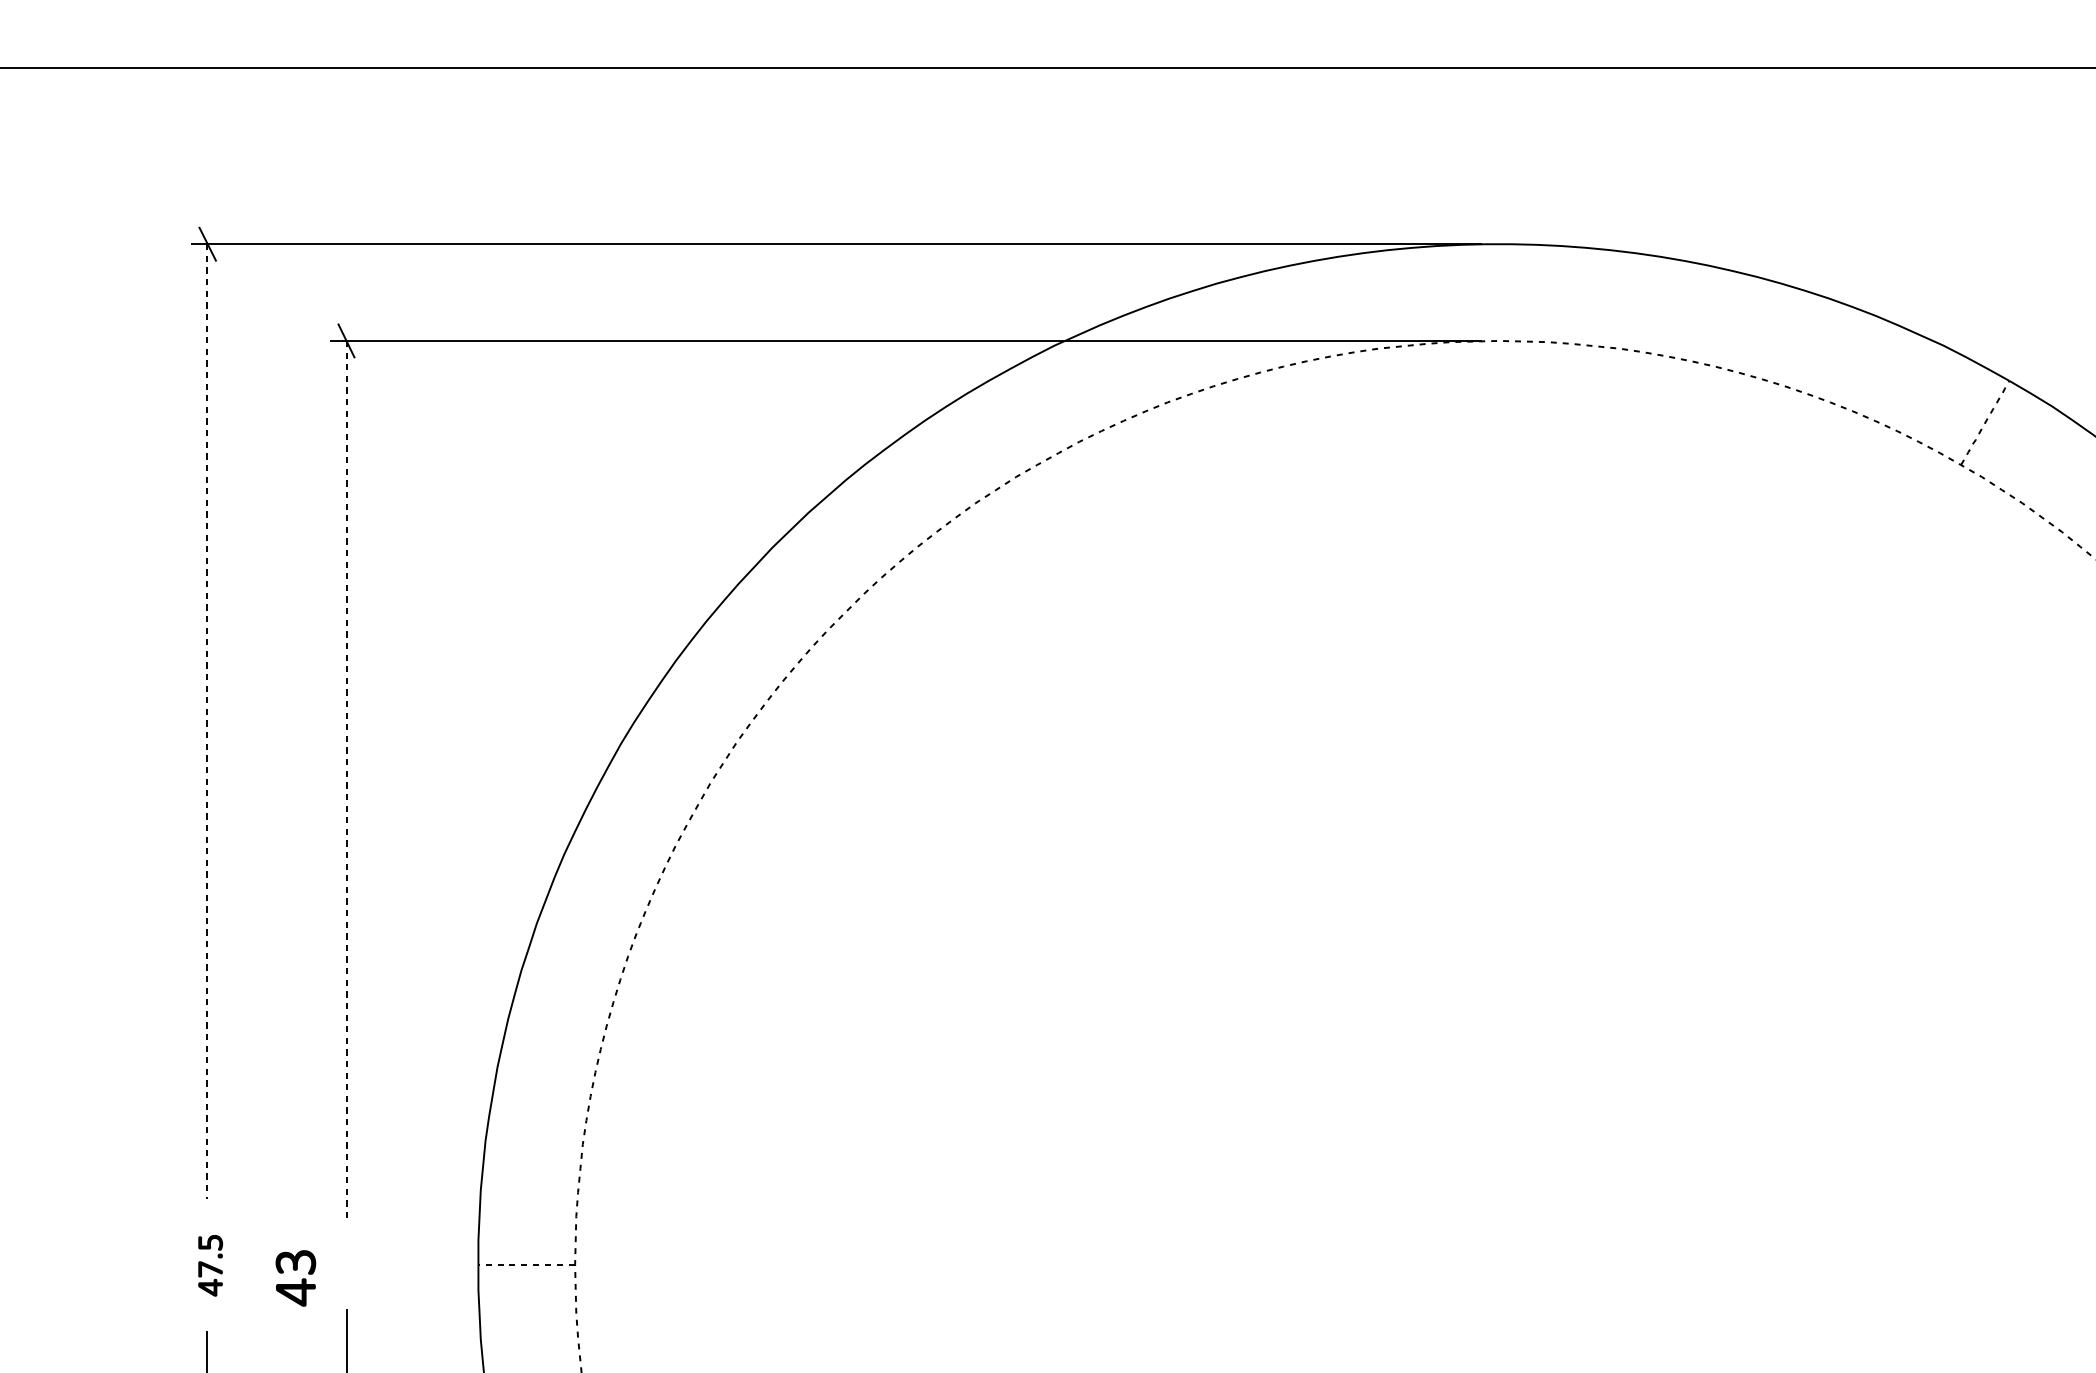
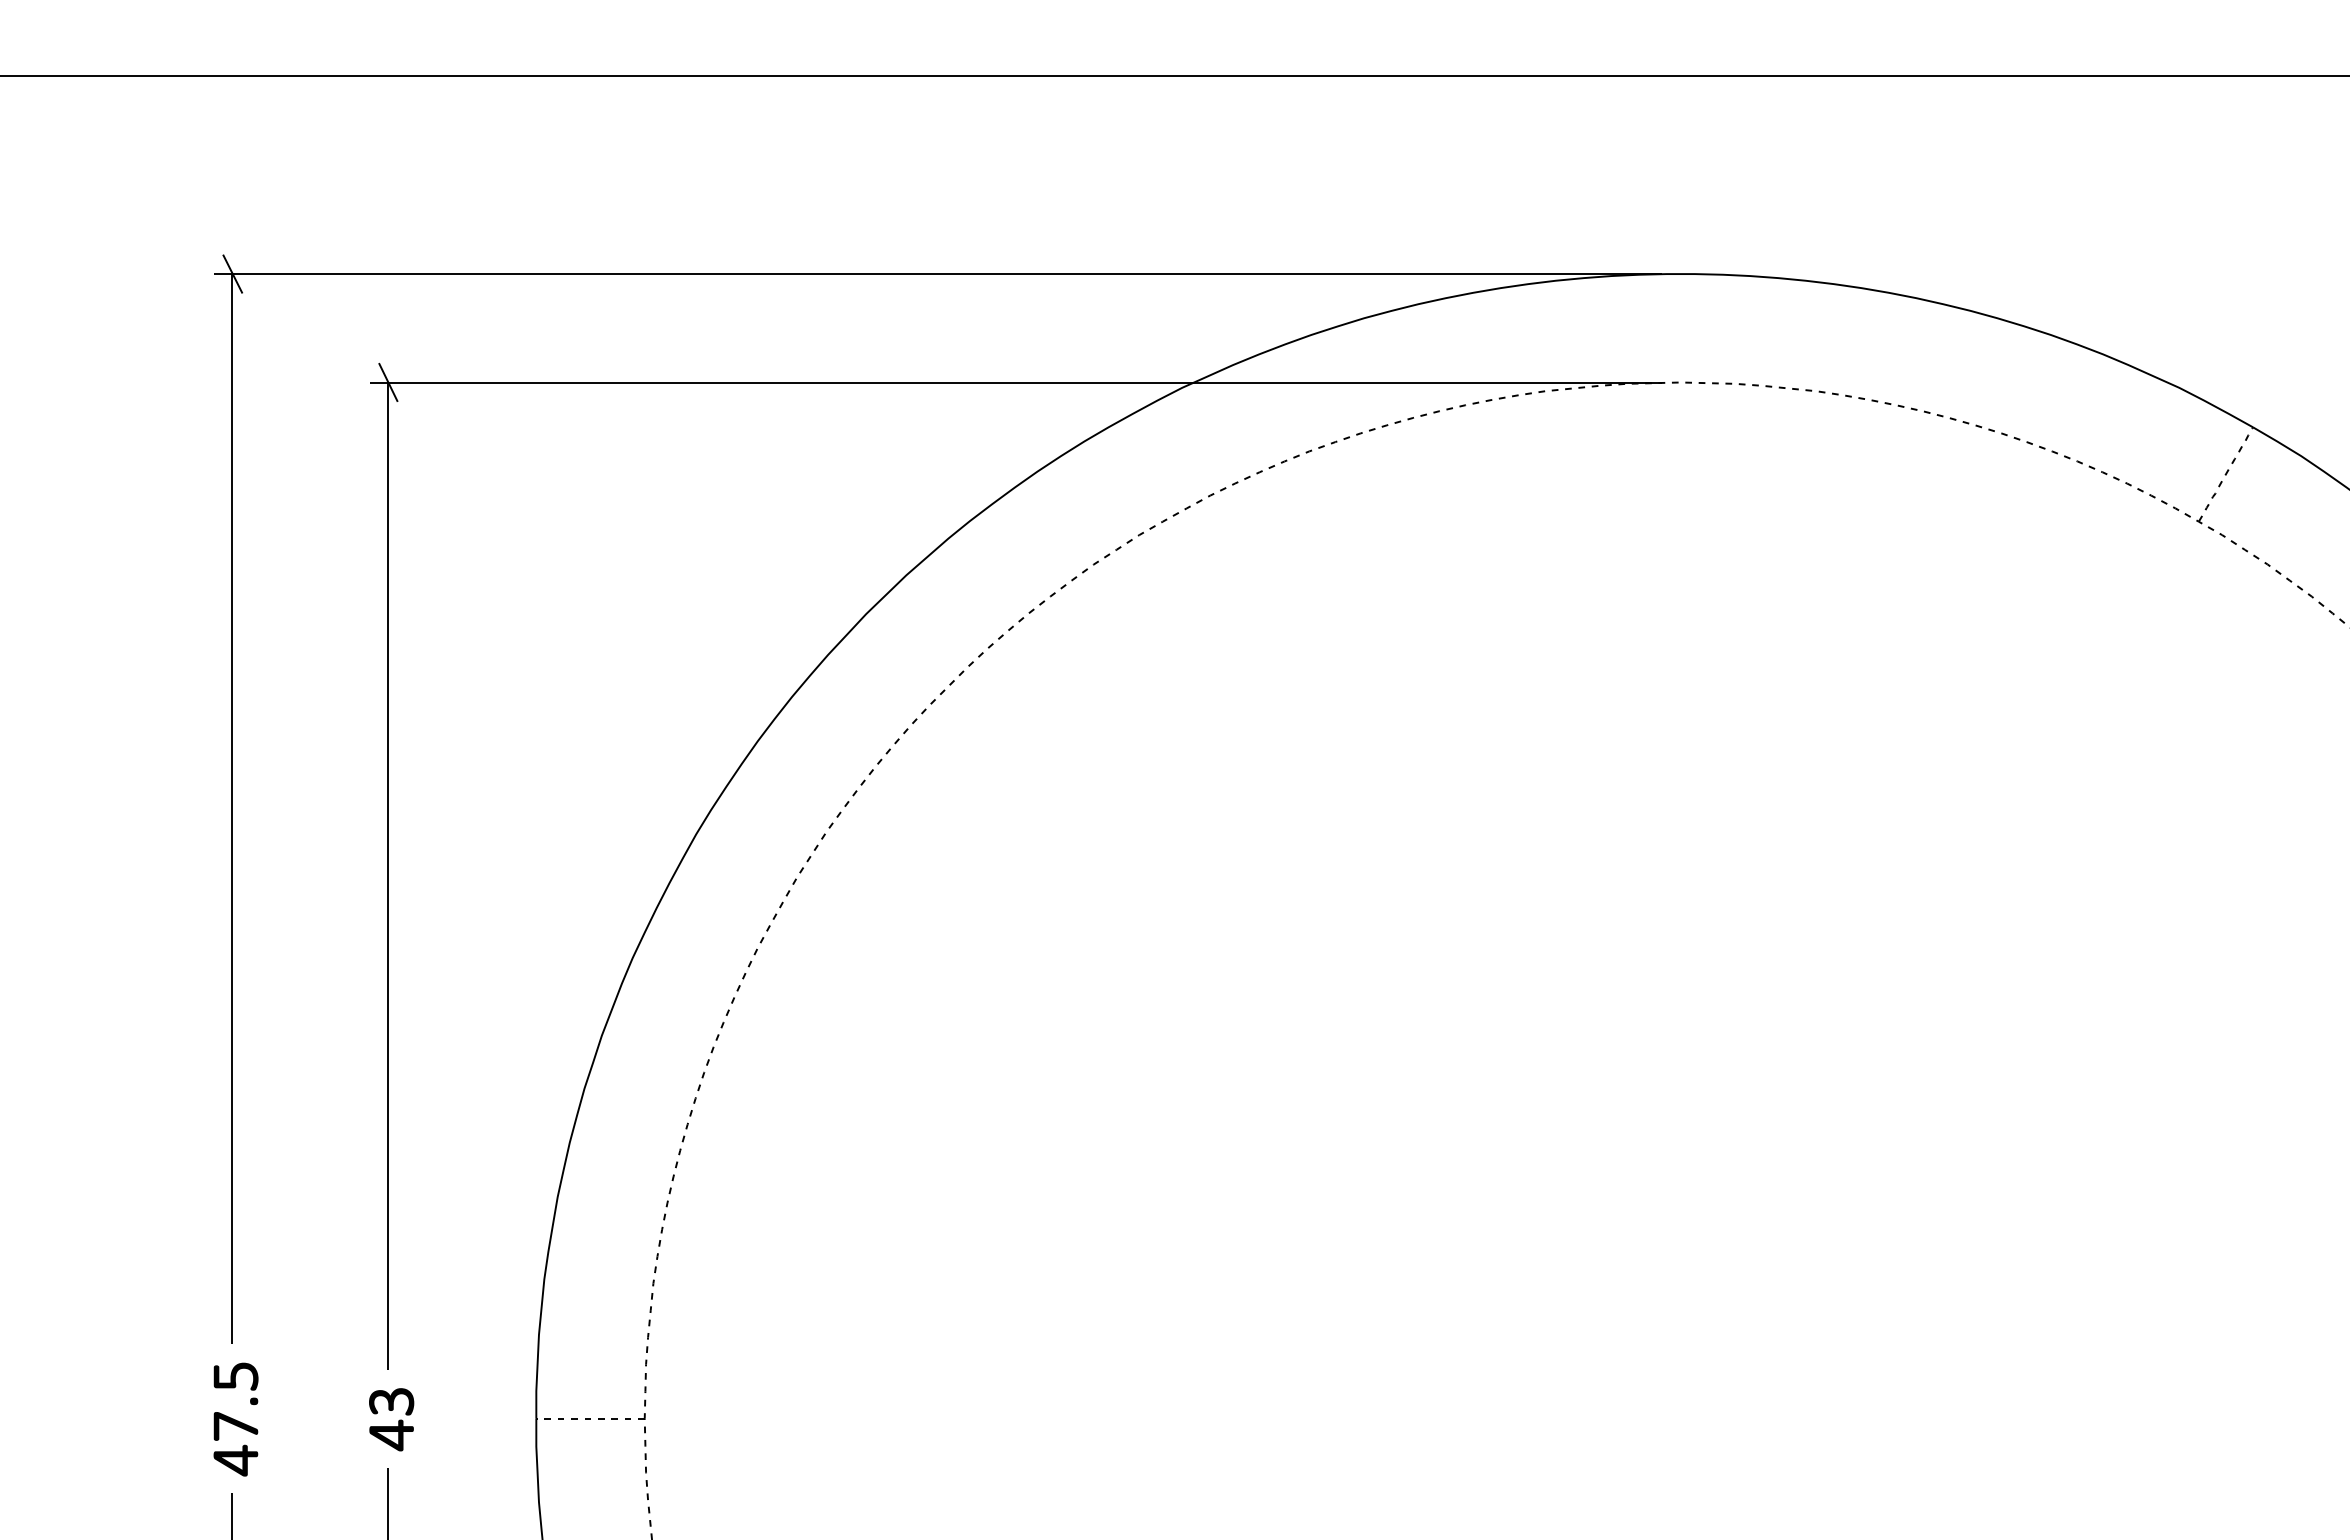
line: (207, 721) -> (232, 809), dashed -> solid
line: (346, 781) -> (388, 876), dashed -> solid
part: (210, 1265) -> (235, 1419), size x1.67
part: (295, 1284) -> (391, 1426), moved

